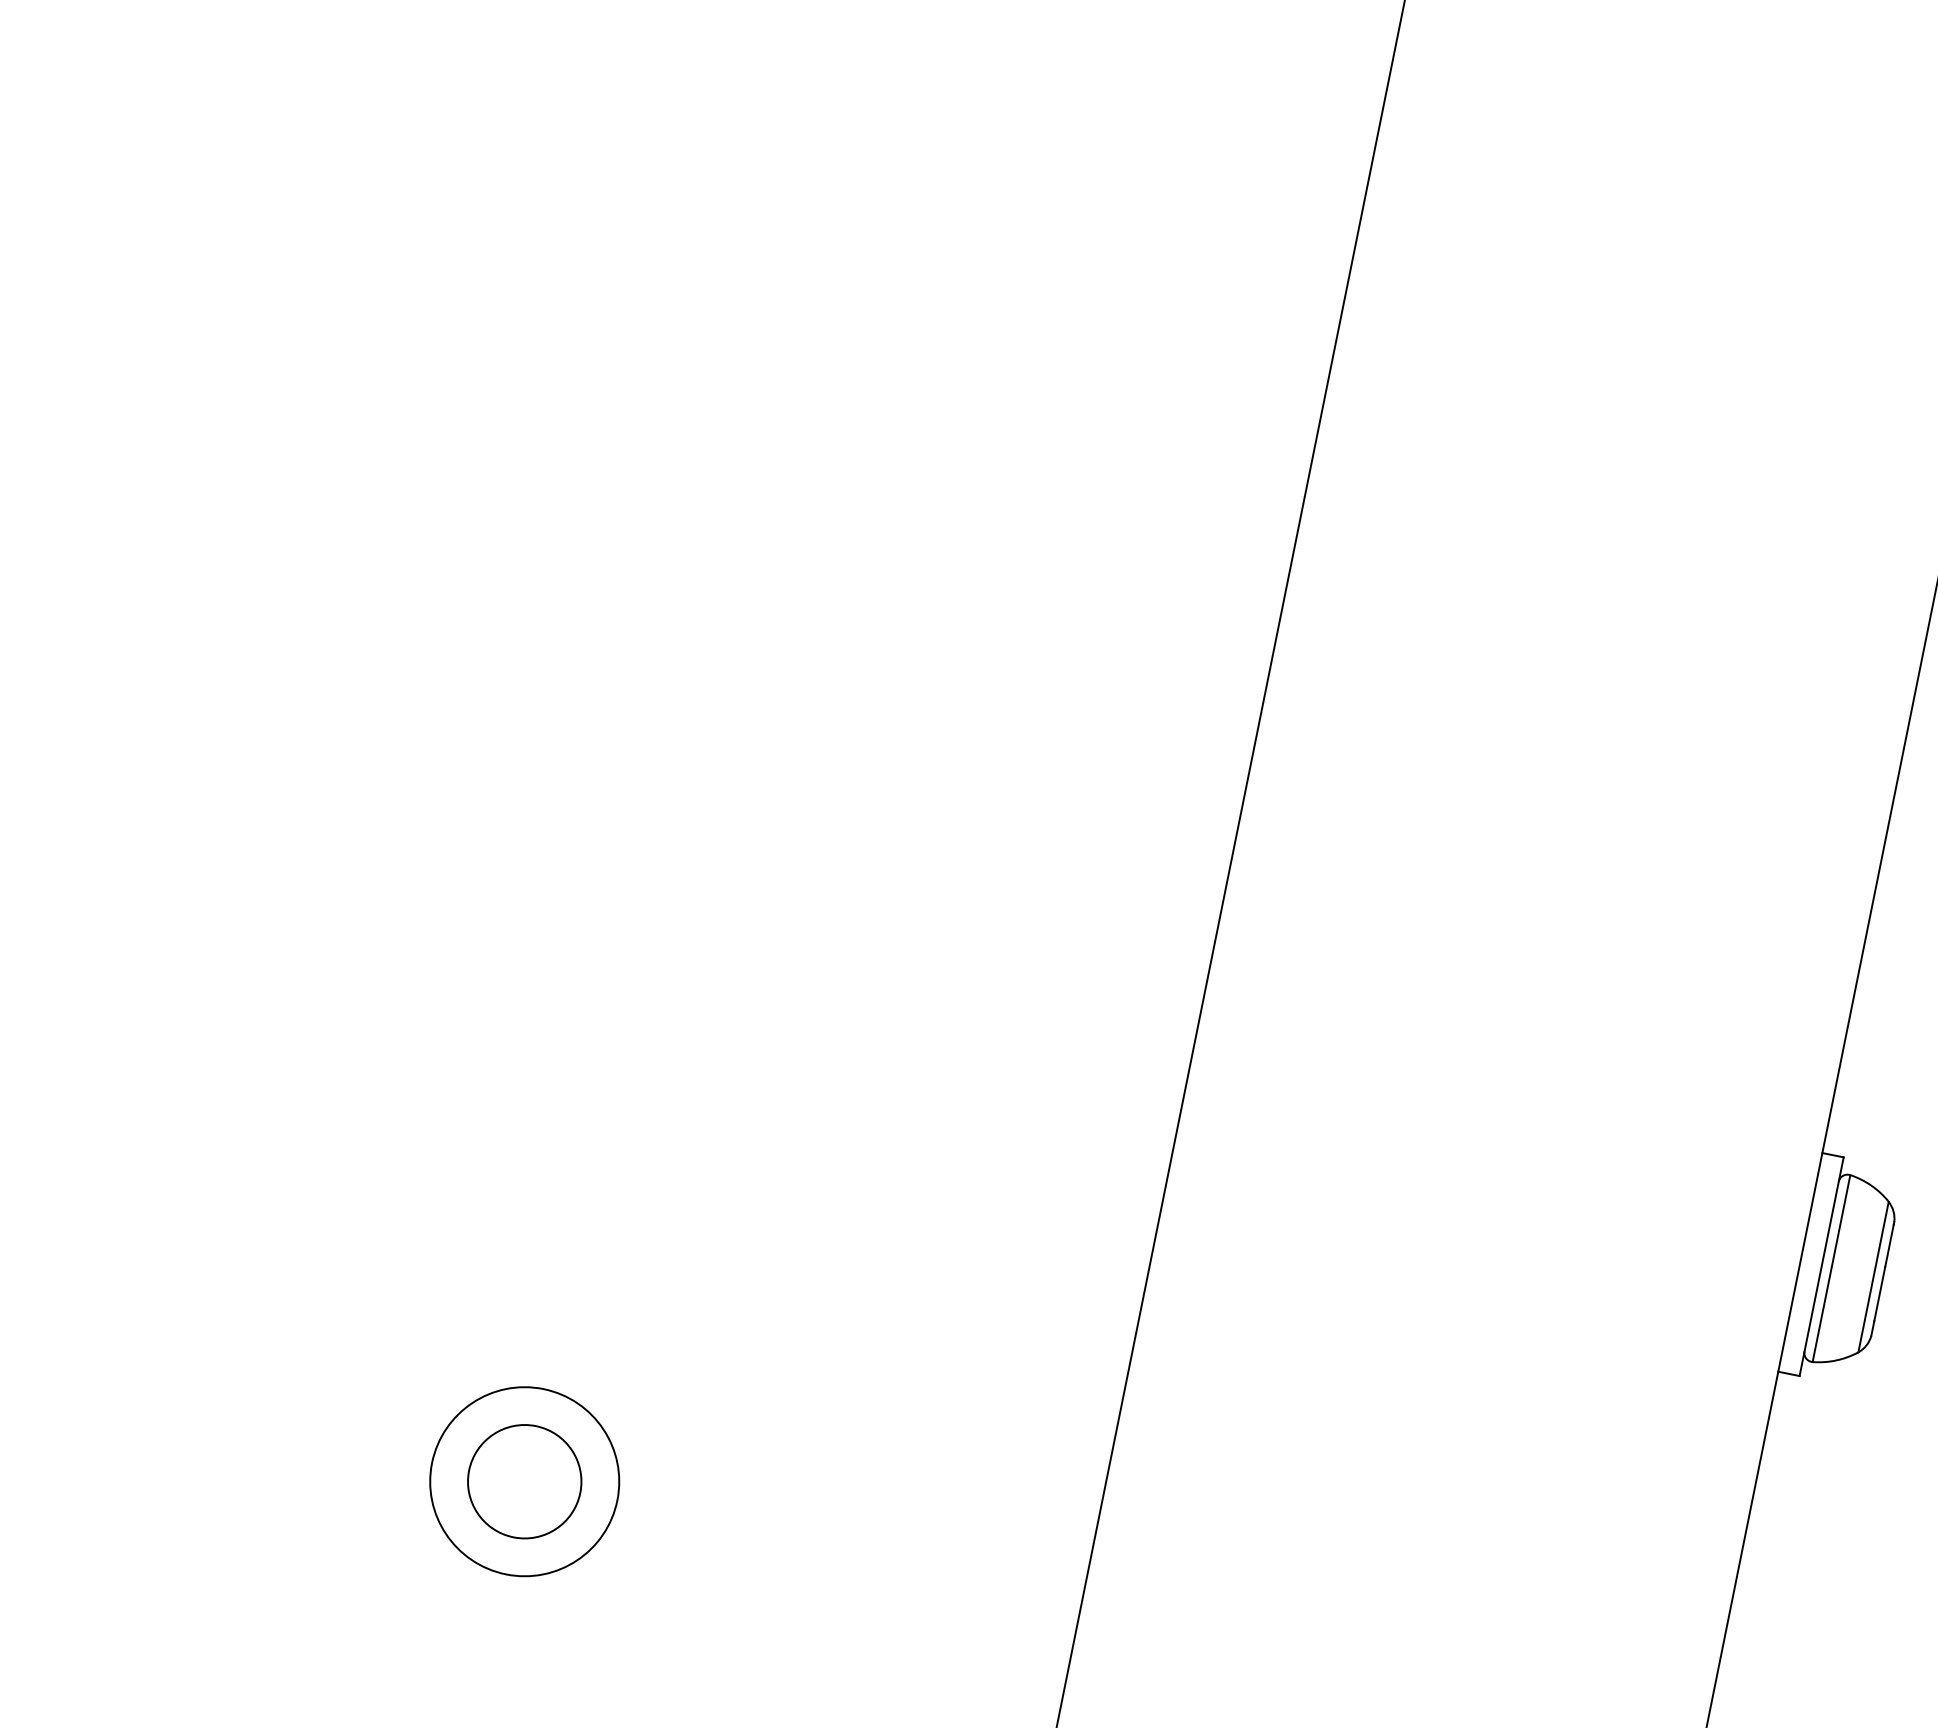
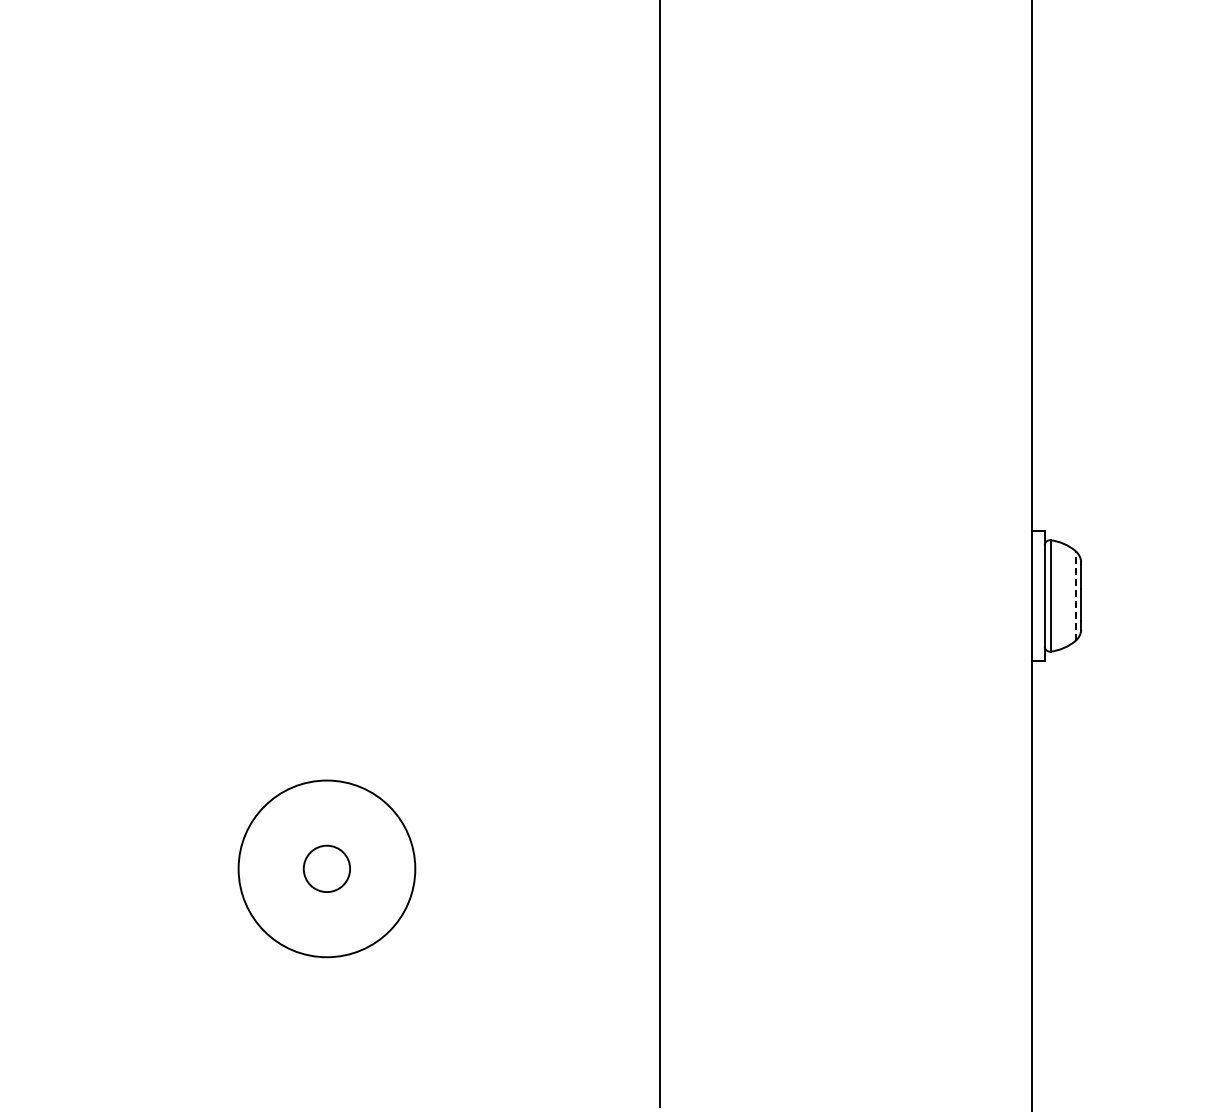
line: (1873, 1277) -> (1075, 596), solid -> dashed
circle: (524, 1480) -> (326, 868), size x0.7
circle: (524, 1480) -> (326, 868), size x1.6

